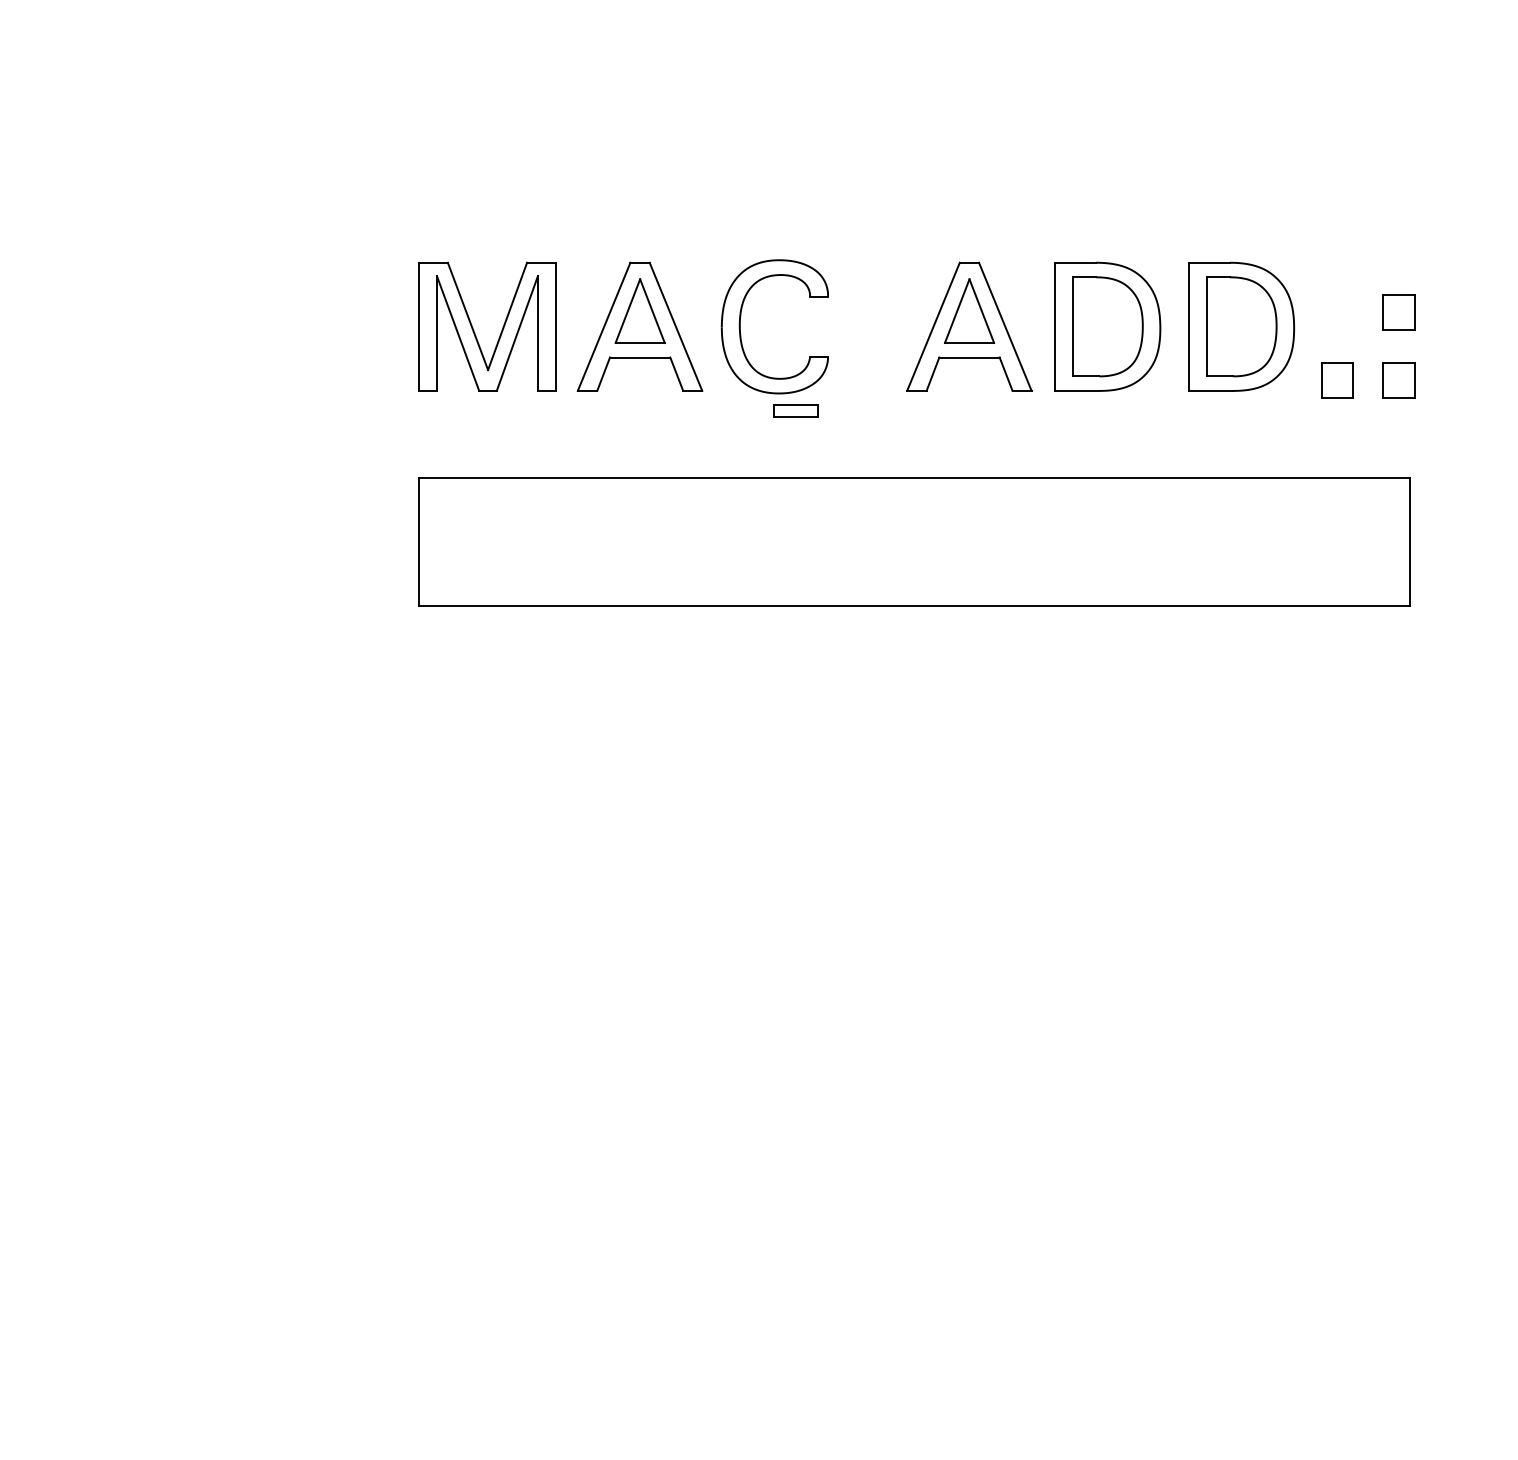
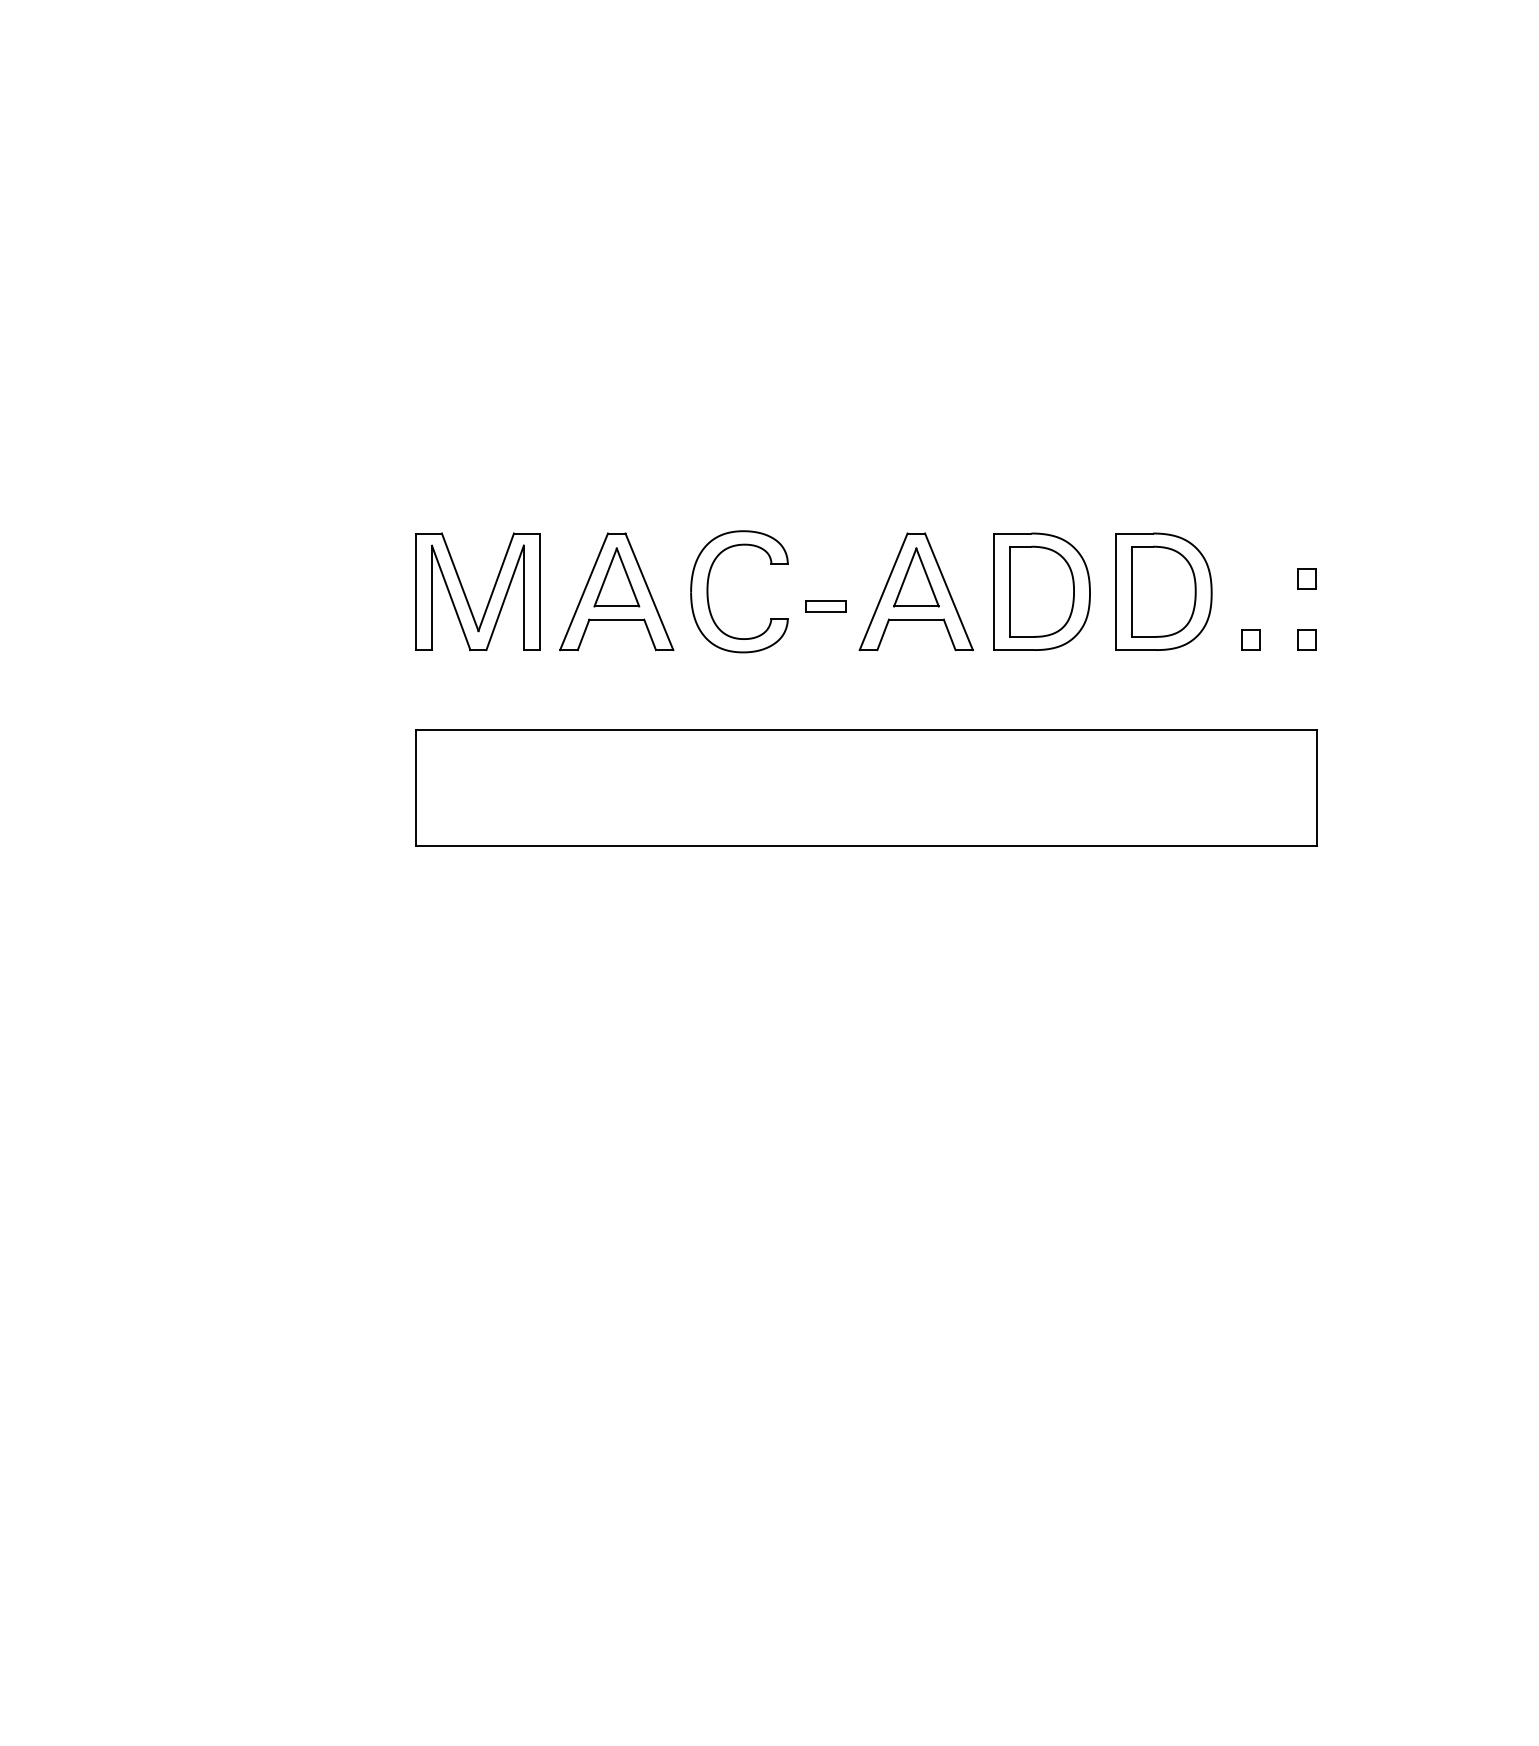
part: (1398, 312) -> (1306, 578), size x0.62
part: (1336, 379) -> (1250, 639), size x0.62
part: (1398, 379) -> (1306, 639), size x0.62
part: (795, 411) -> (825, 606), moved

